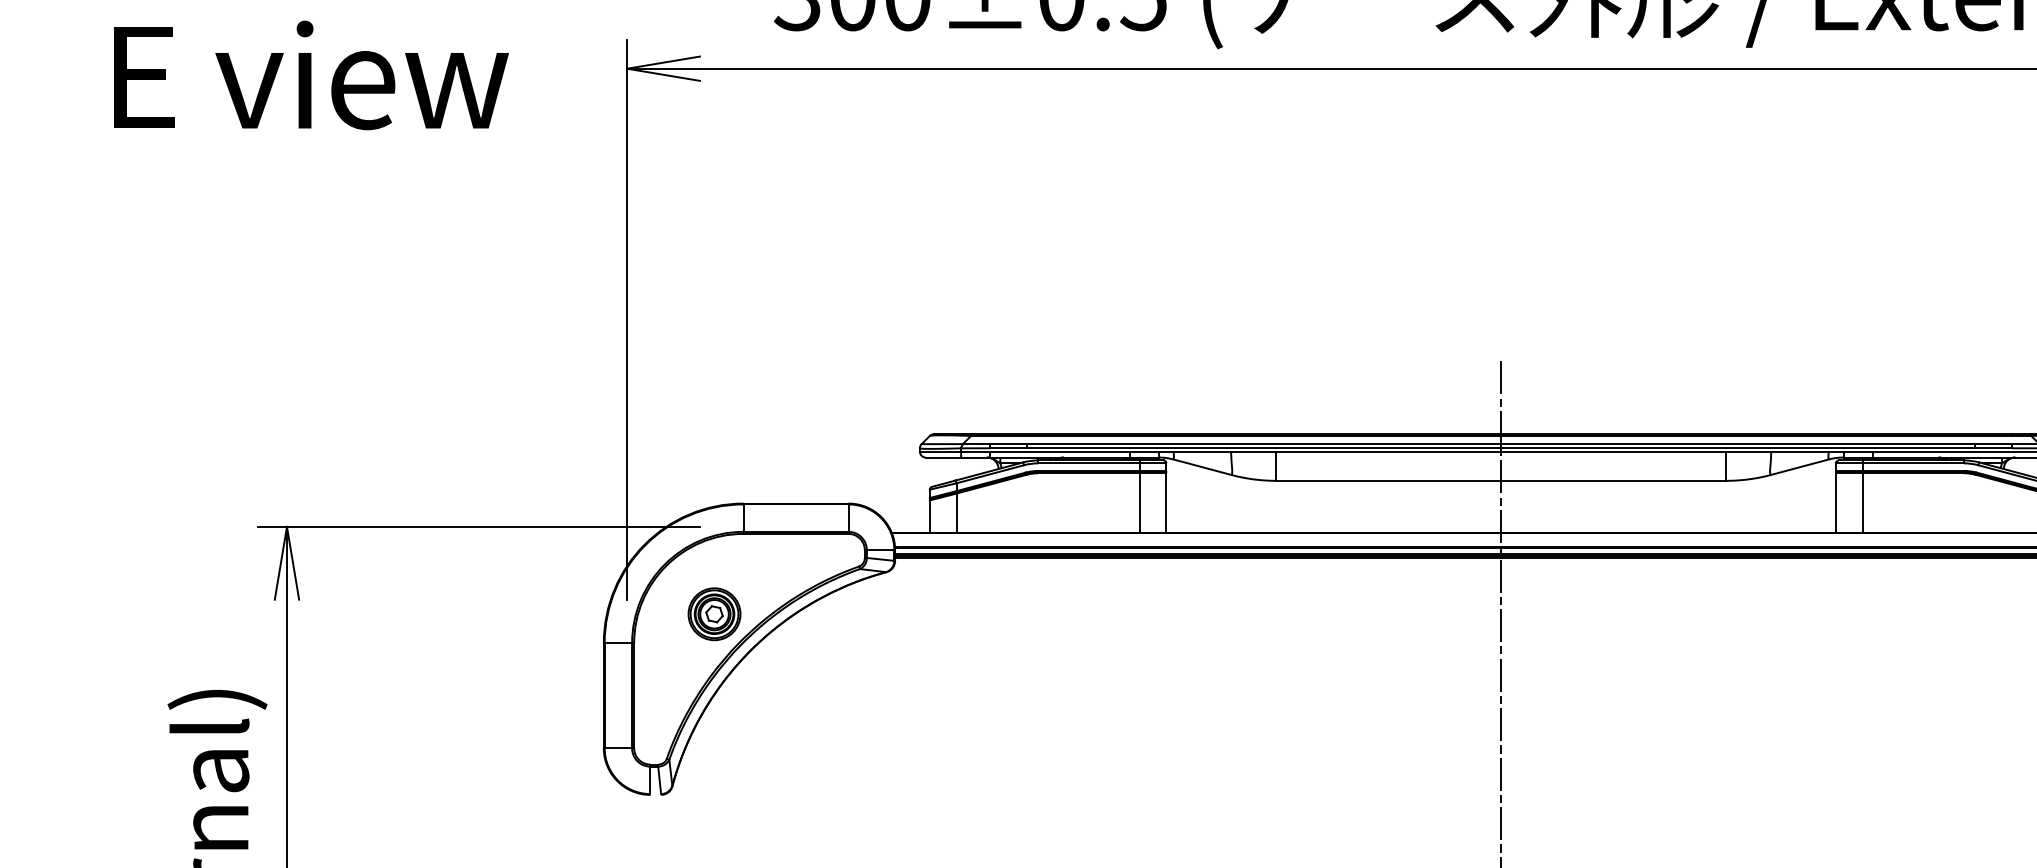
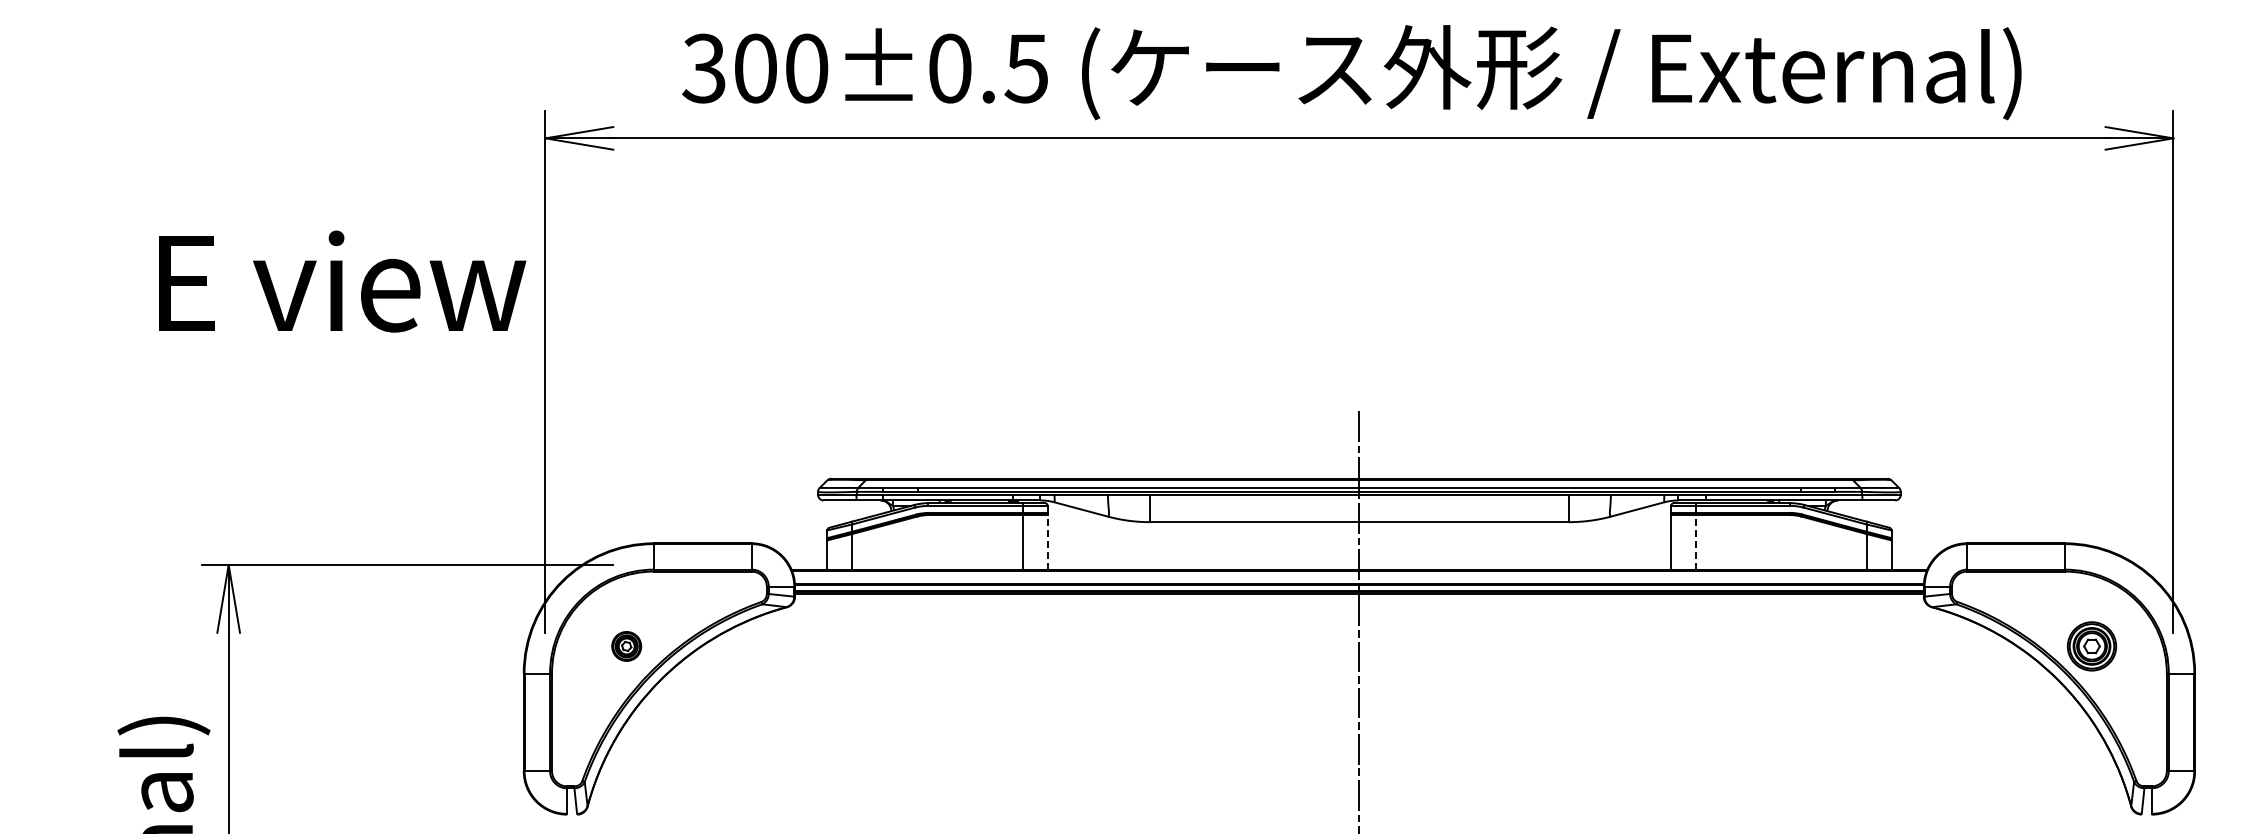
text: (311, 75) -> (342, 281), moved
line: (1166, 502) -> (1047, 542), solid -> dashed
line: (1863, 502) -> (1696, 542), solid -> dashed
part: (714, 614) -> (626, 646), size x0.6

